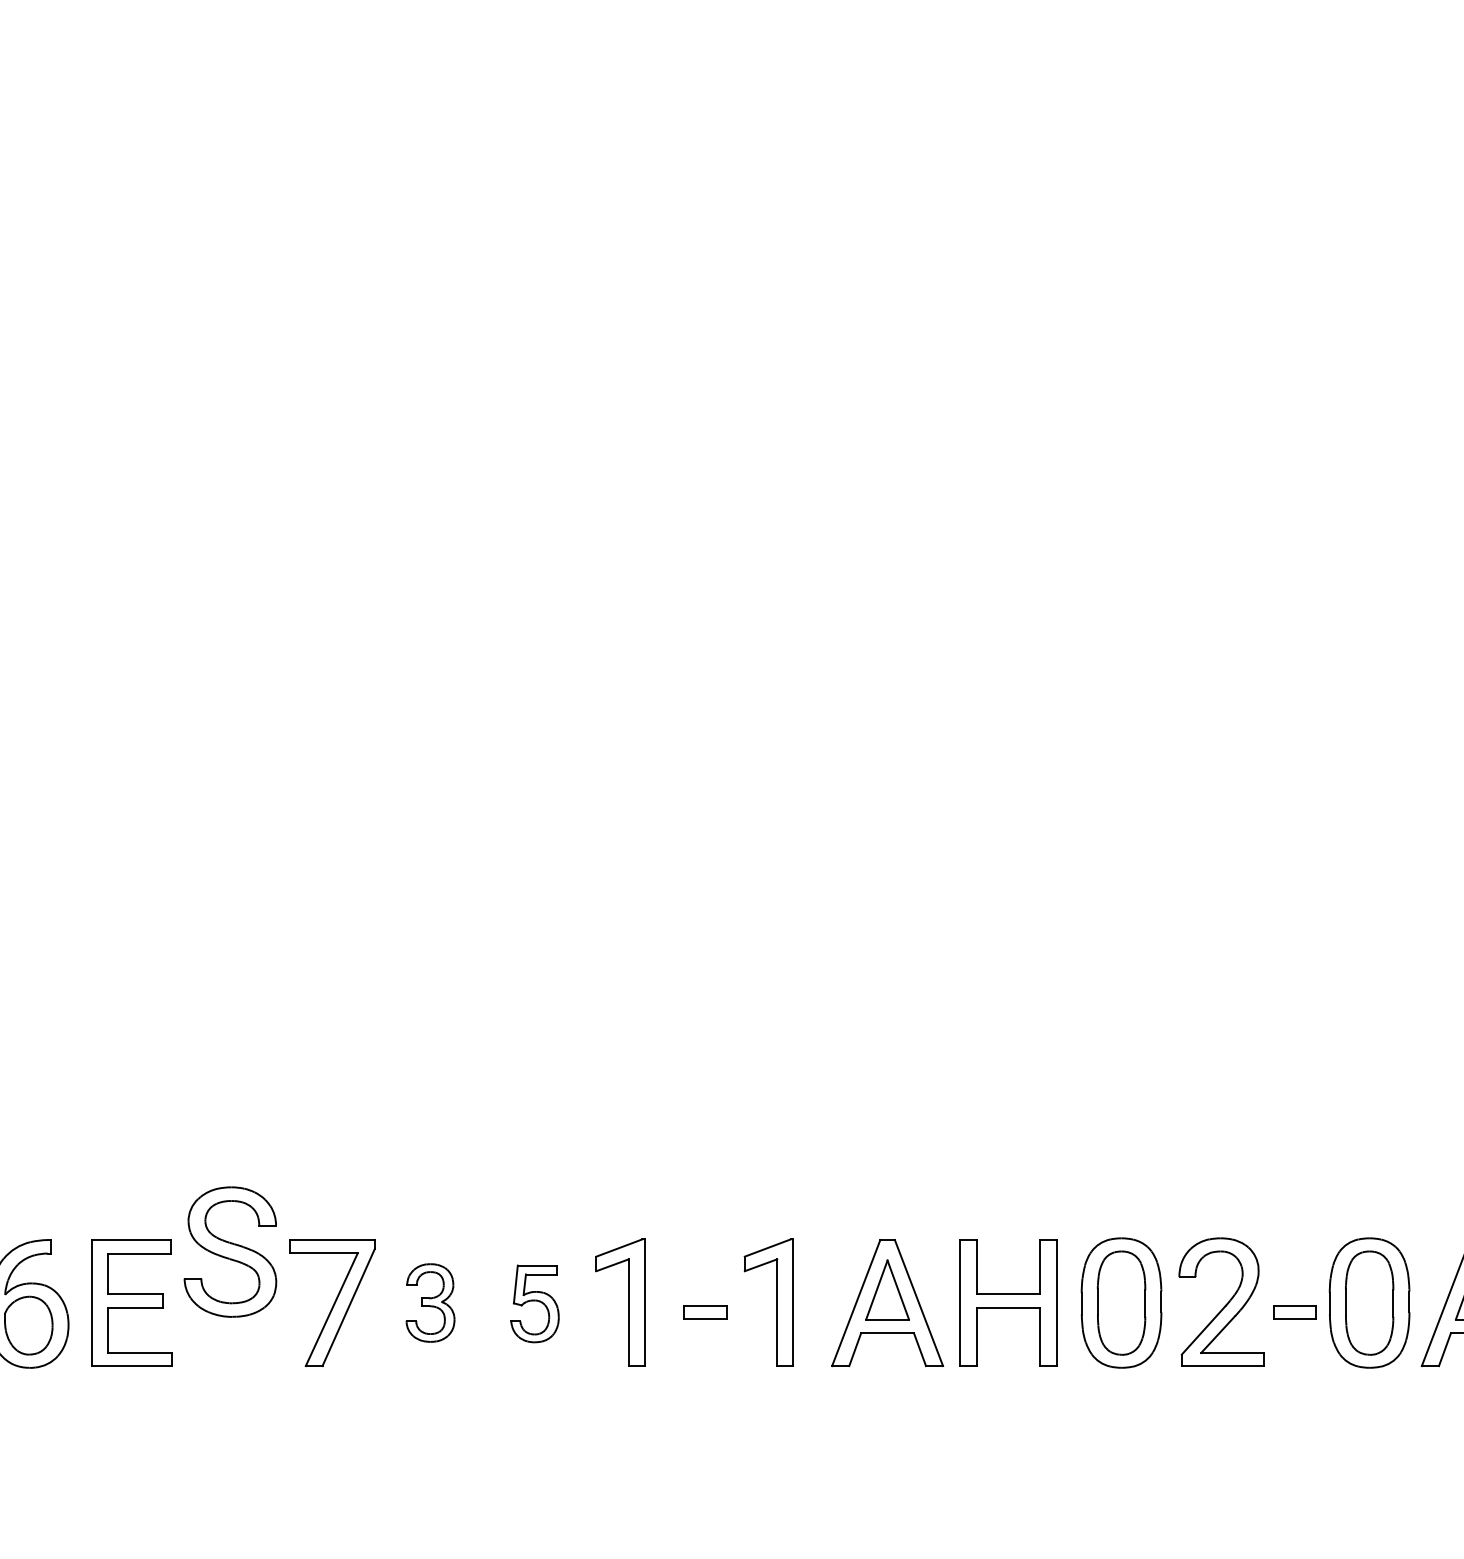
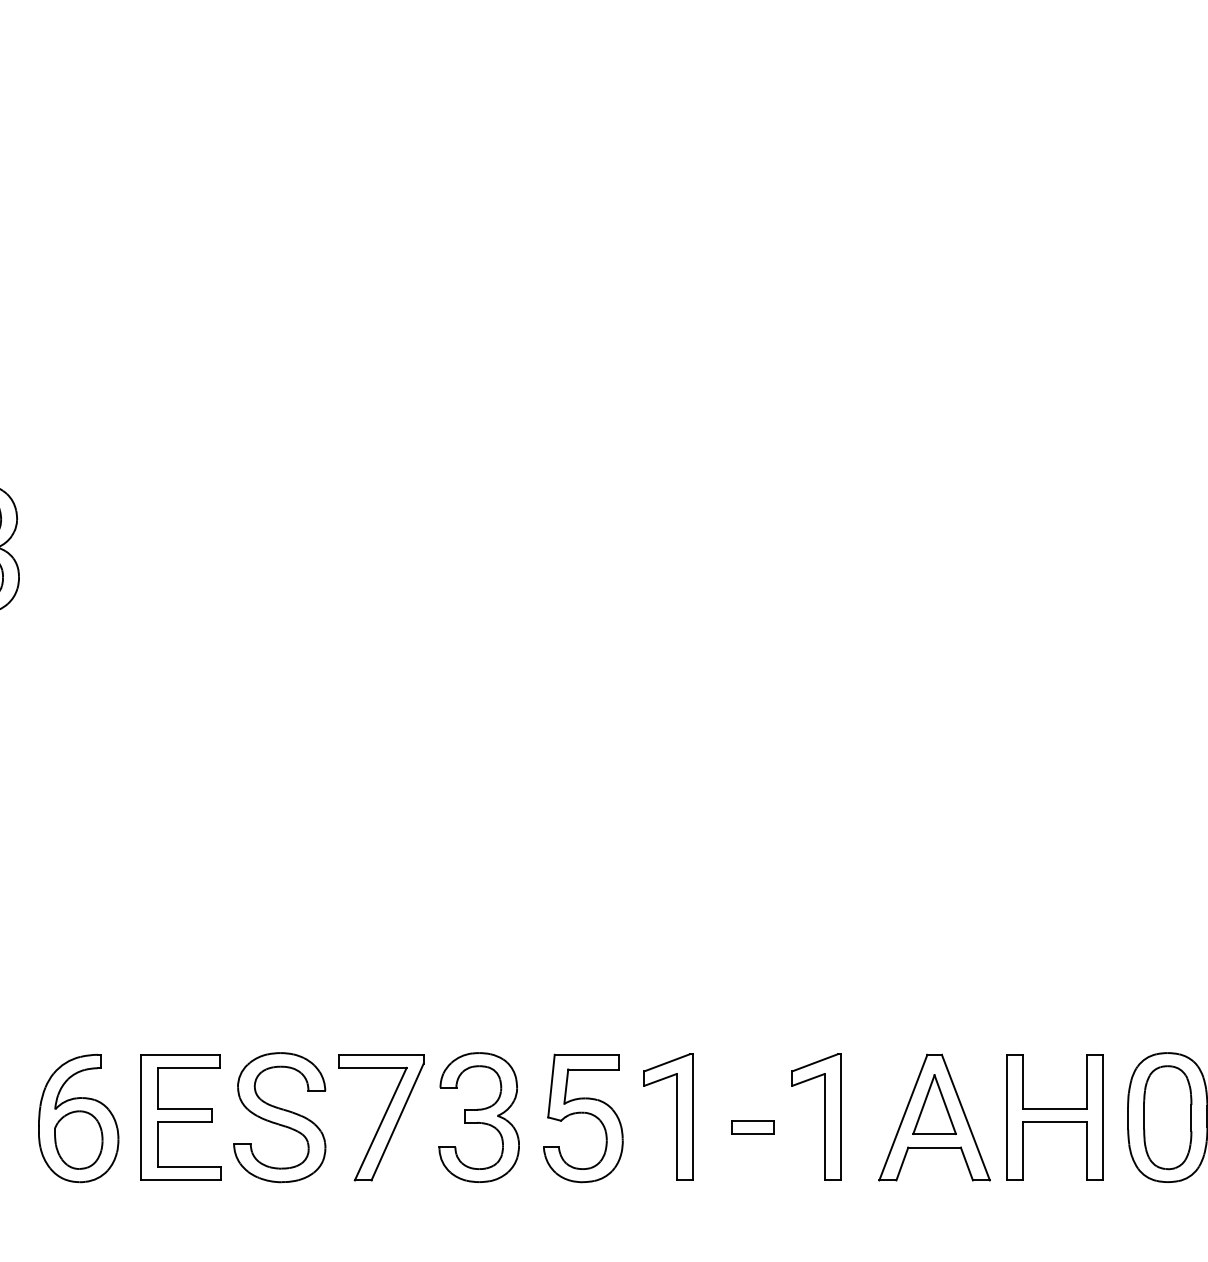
part: (230, 1251) -> (279, 1117), moved
part: (430, 1302) -> (479, 1117), size x1.67
part: (534, 1303) -> (582, 1118), size x1.67

